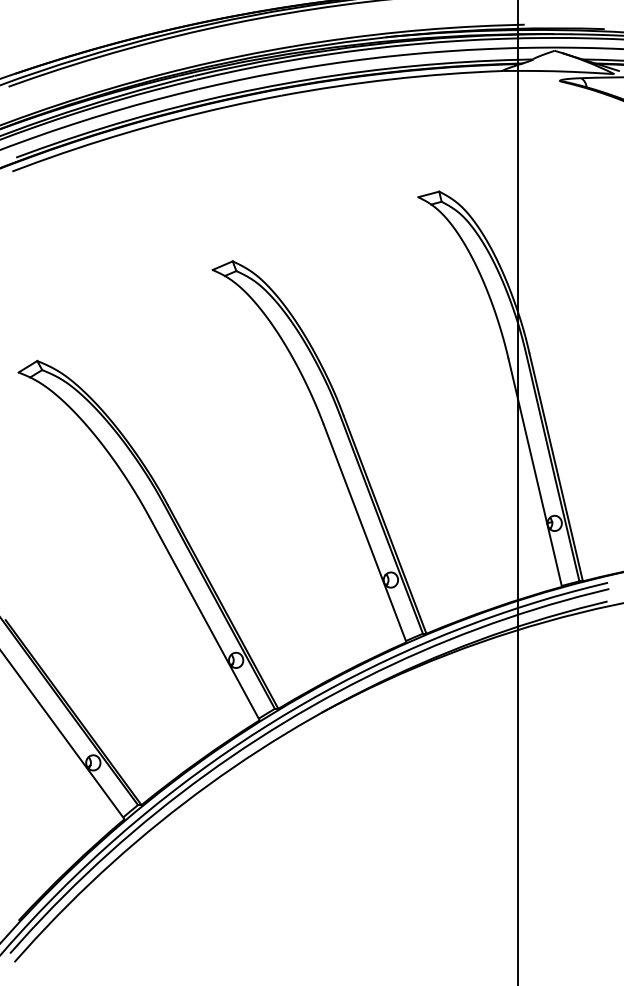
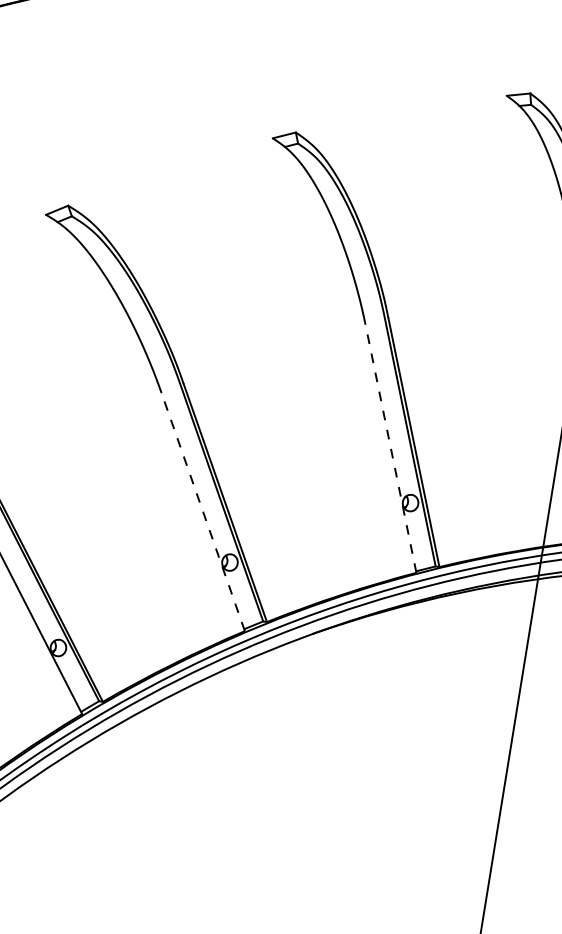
line: (364, 533) -> (390, 448), solid -> dashed
line: (204, 618) -> (203, 511), solid -> dashed

